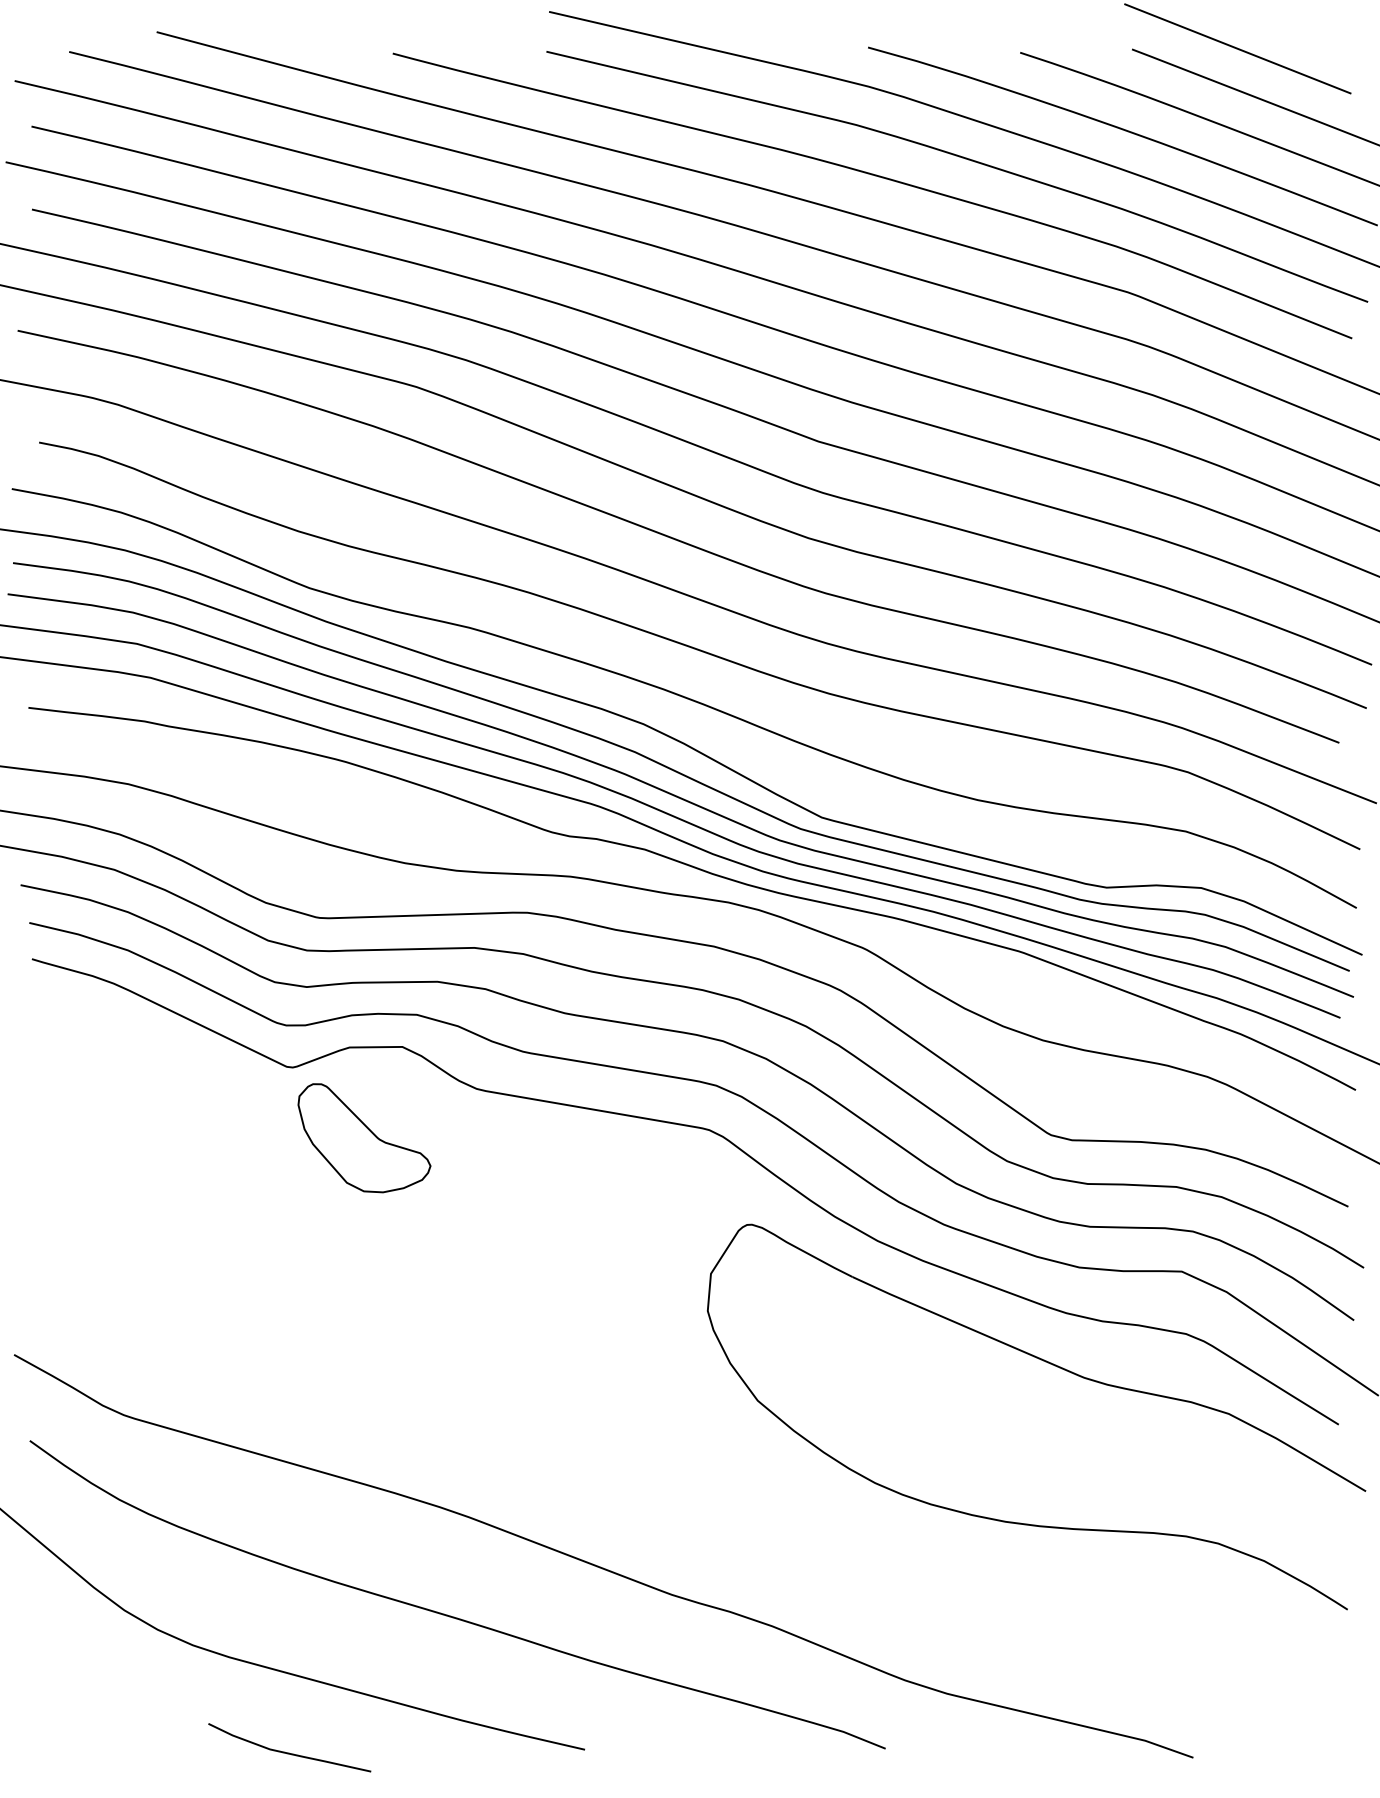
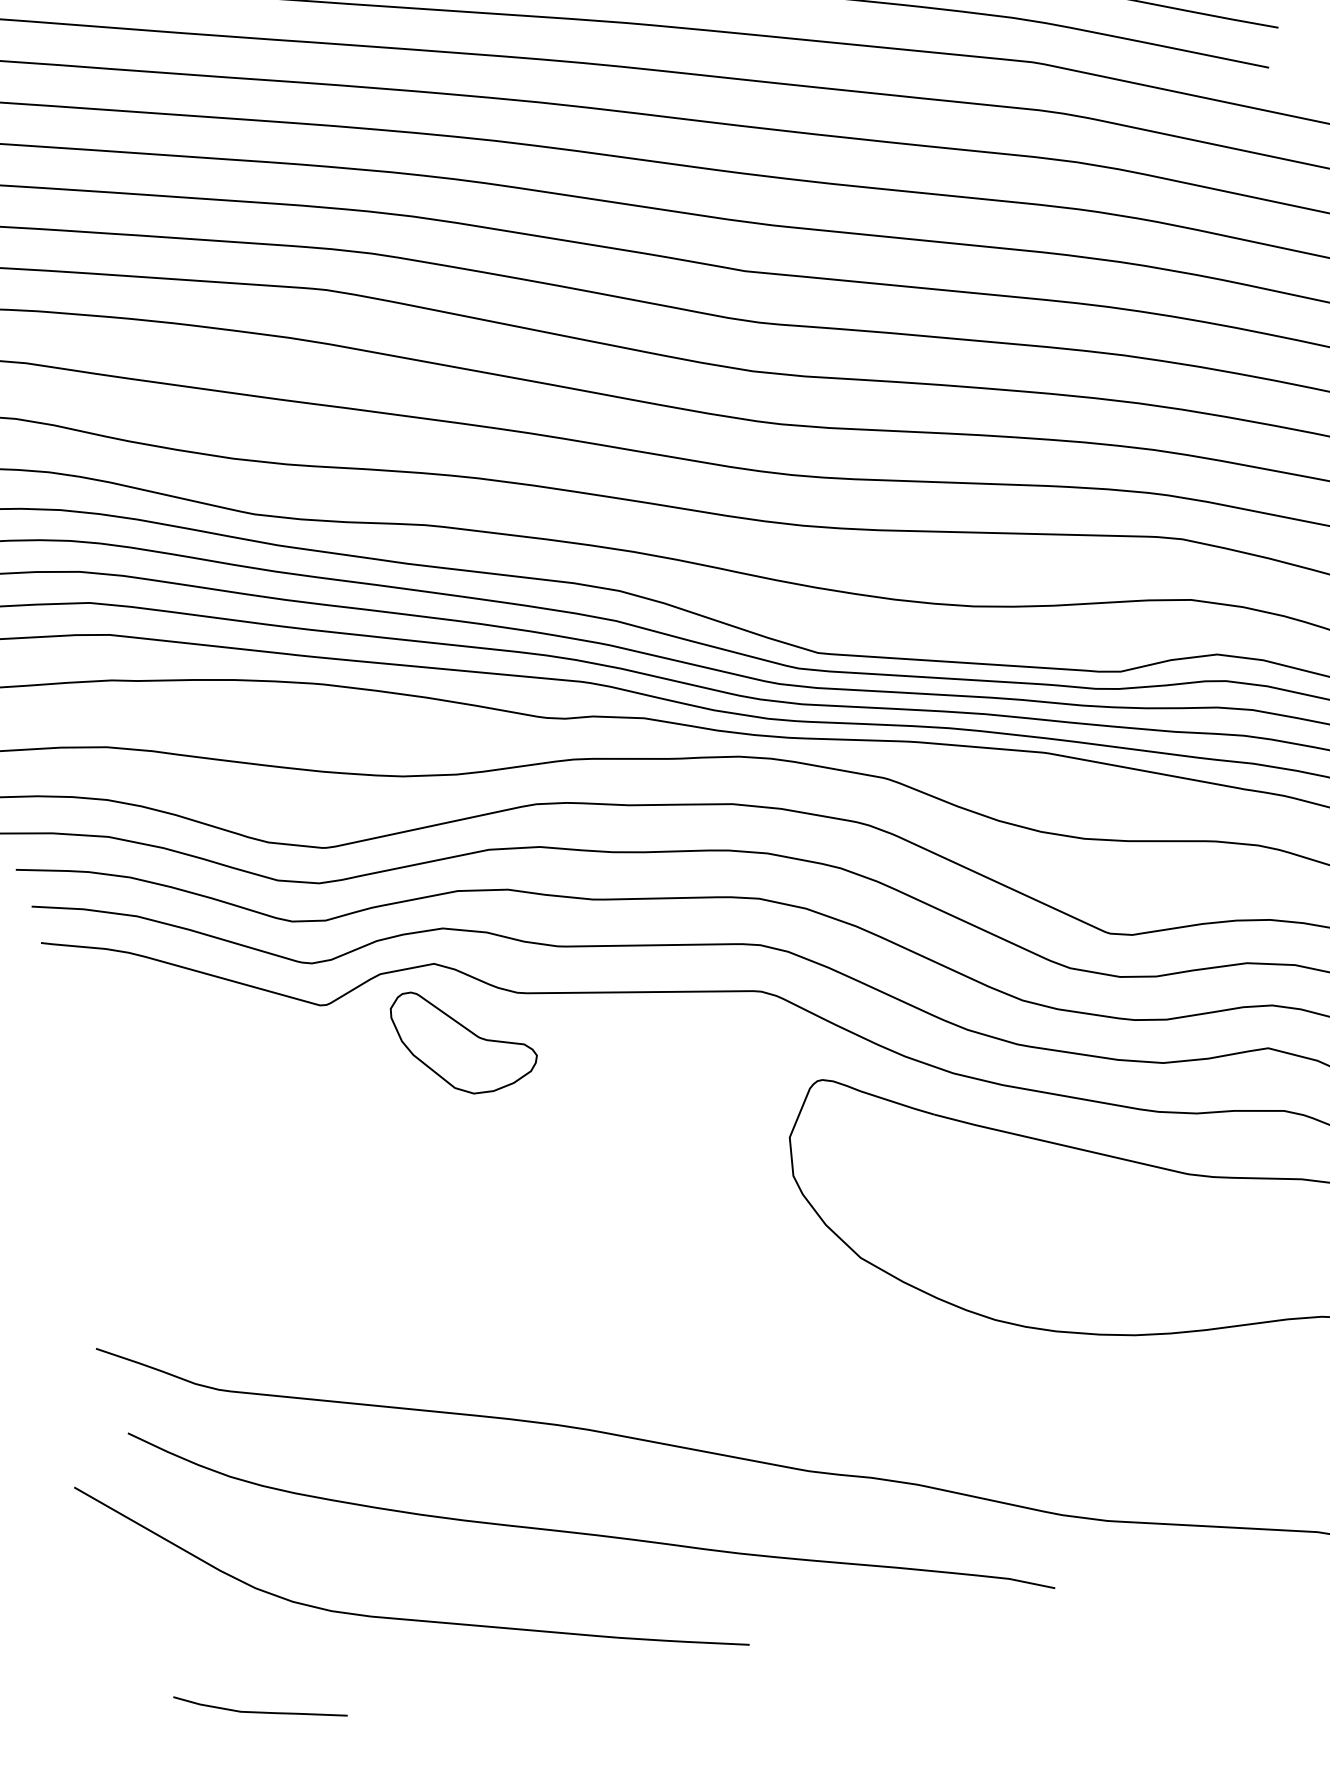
part: (364, 1138) -> (464, 1039), moved
curve: (289, 1752) -> (261, 1711), moved

